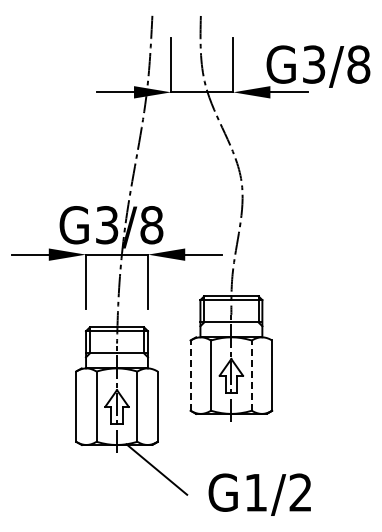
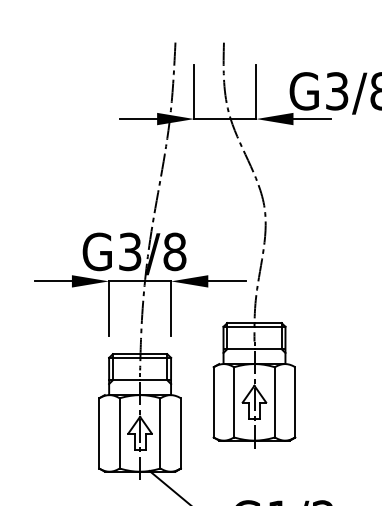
line: (190, 375) -> (213, 402), dashed -> solid
line: (251, 375) -> (274, 402), dashed -> solid

